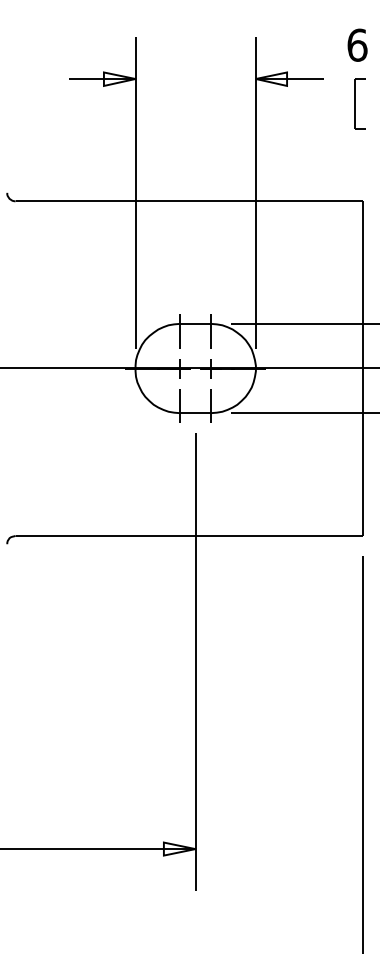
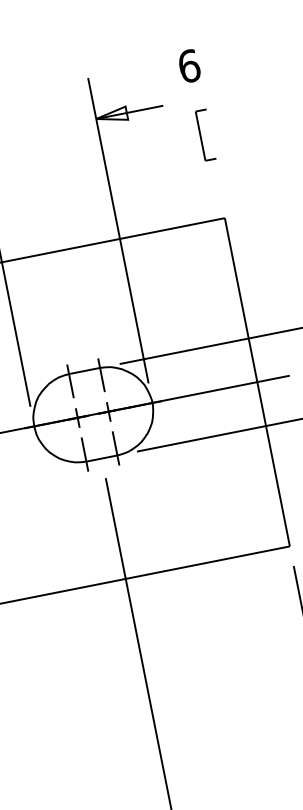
part: (359, 103) -> (204, 134), moved

